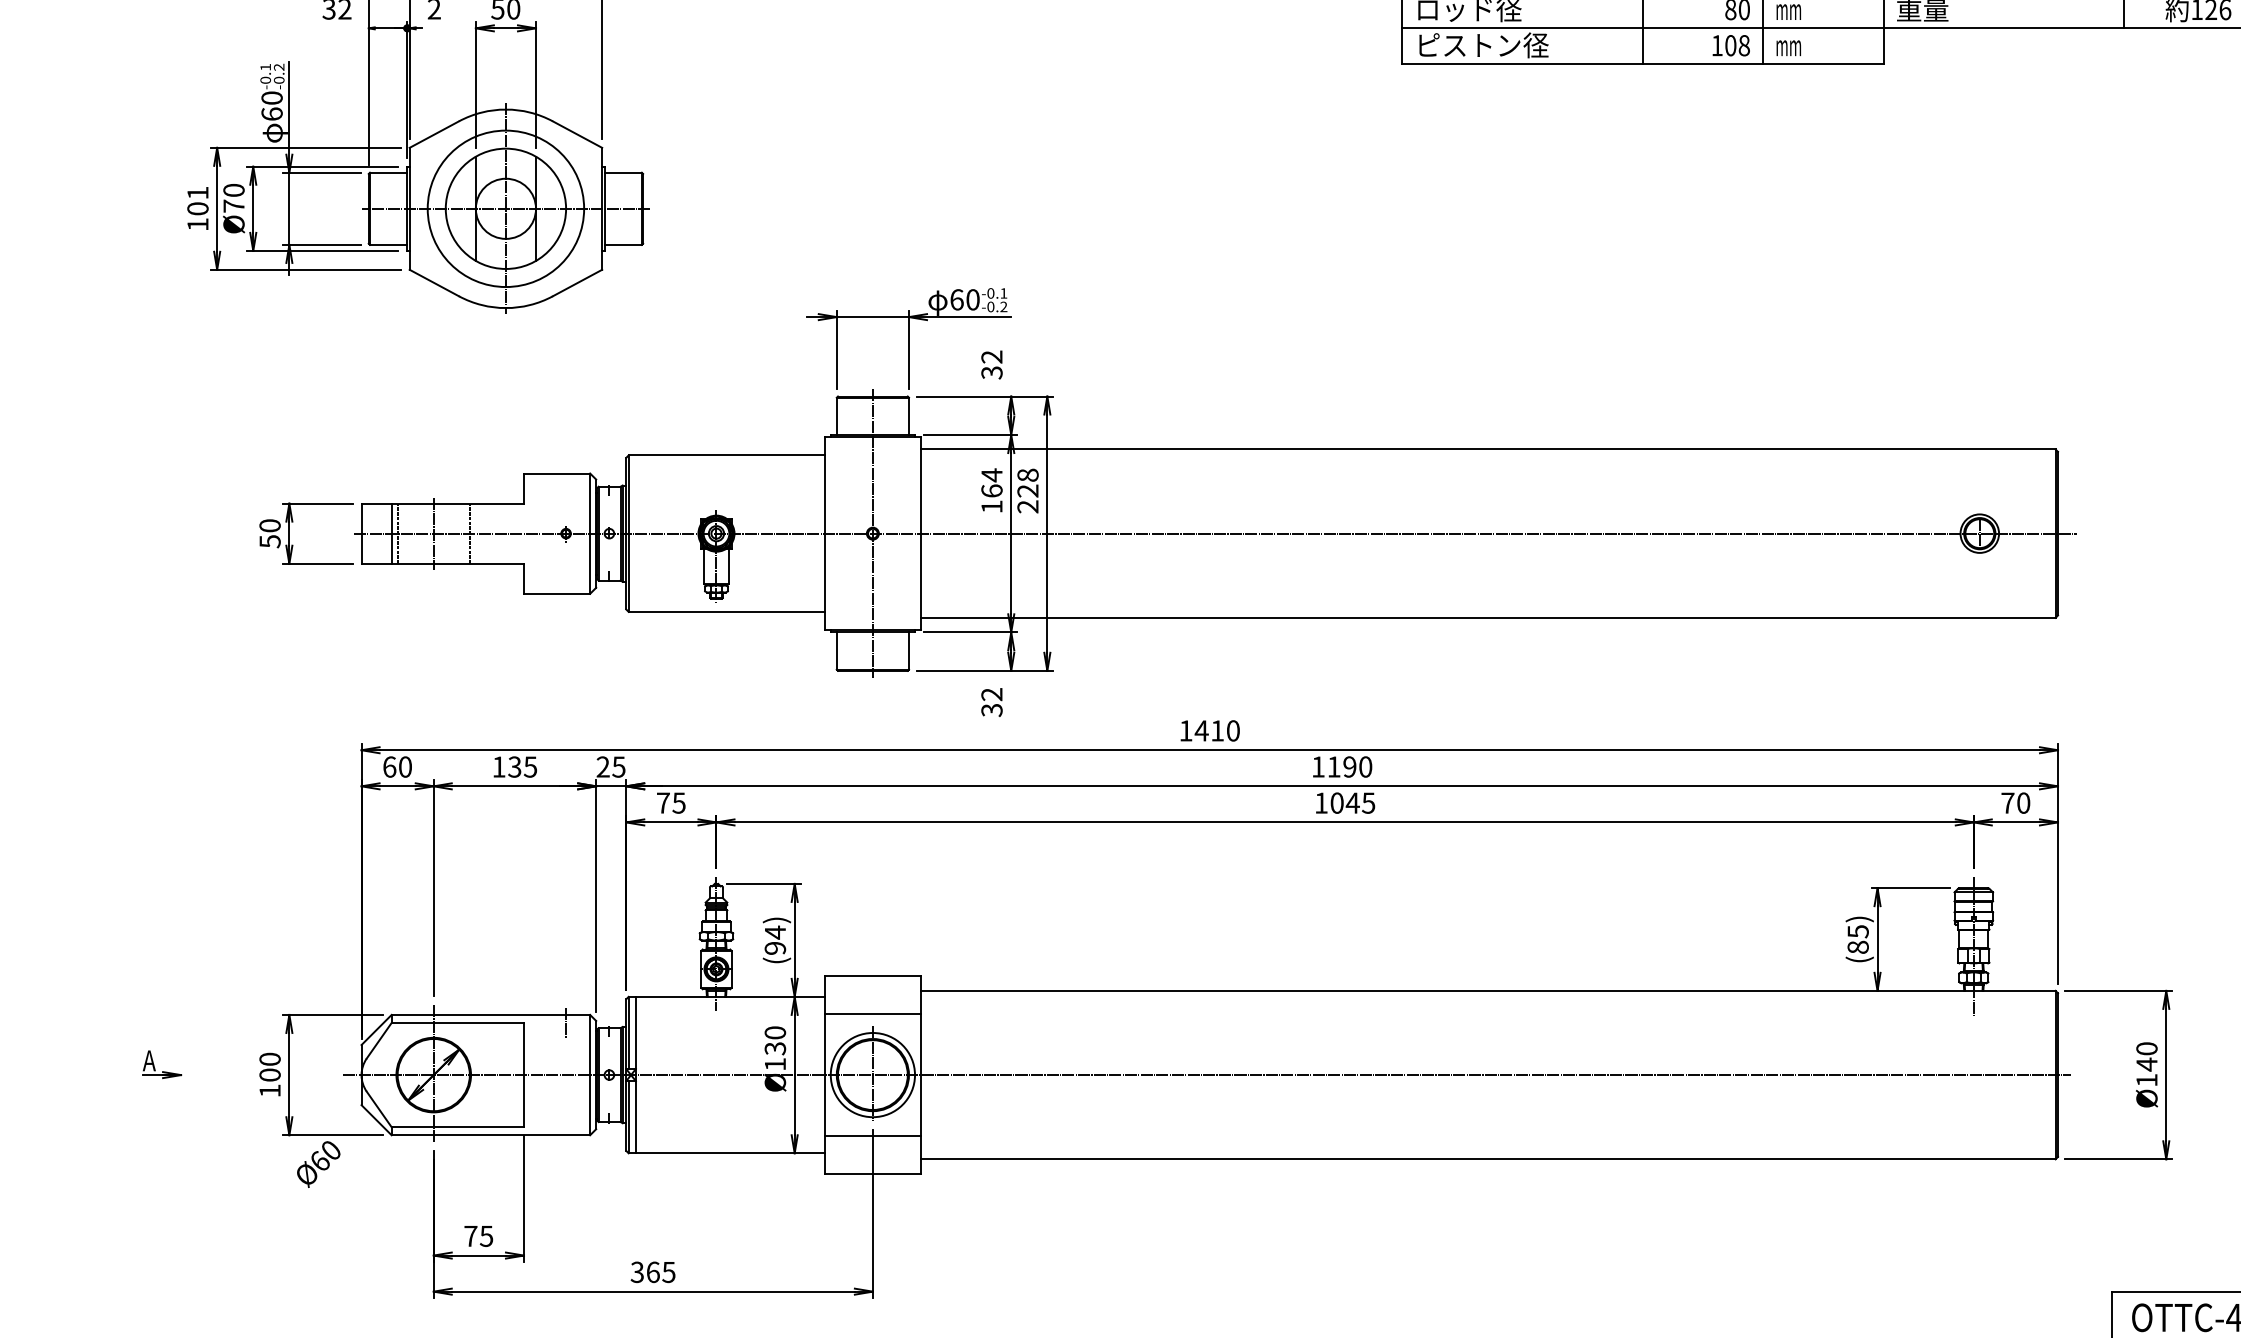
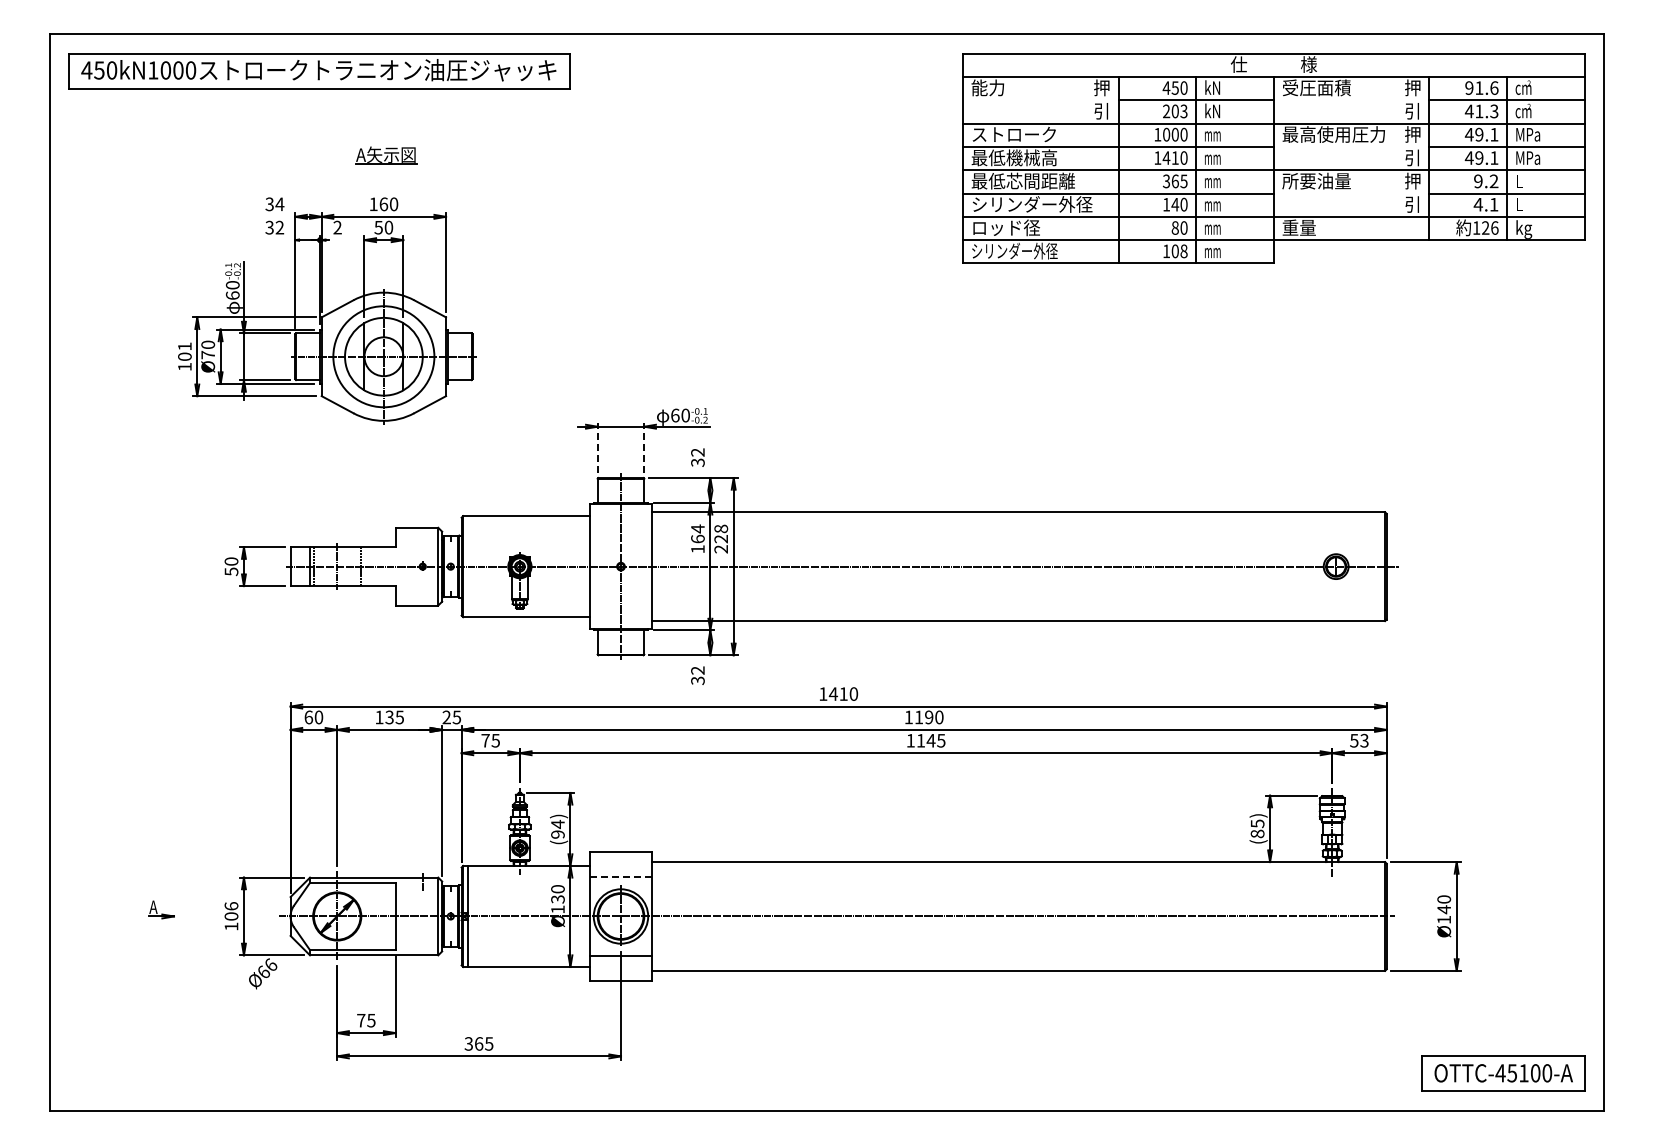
text: (1481, 44) -> (1014, 250), ピストン径 -> シリンダー外径
line: (836, 349) -> (597, 447), solid -> dashed
line: (909, 349) -> (644, 447), solid -> dashed
text: (1336, 802) -> (920, 740), 1045 -> 1145
text: (2015, 802) -> (1359, 740), 70 -> 53
line: (873, 1014) -> (621, 877), solid -> dashed
text: (270, 1059) -> (231, 906), 100 -> 106
text: (331, 1149) -> (271, 964), Ø60 -> Ø66

